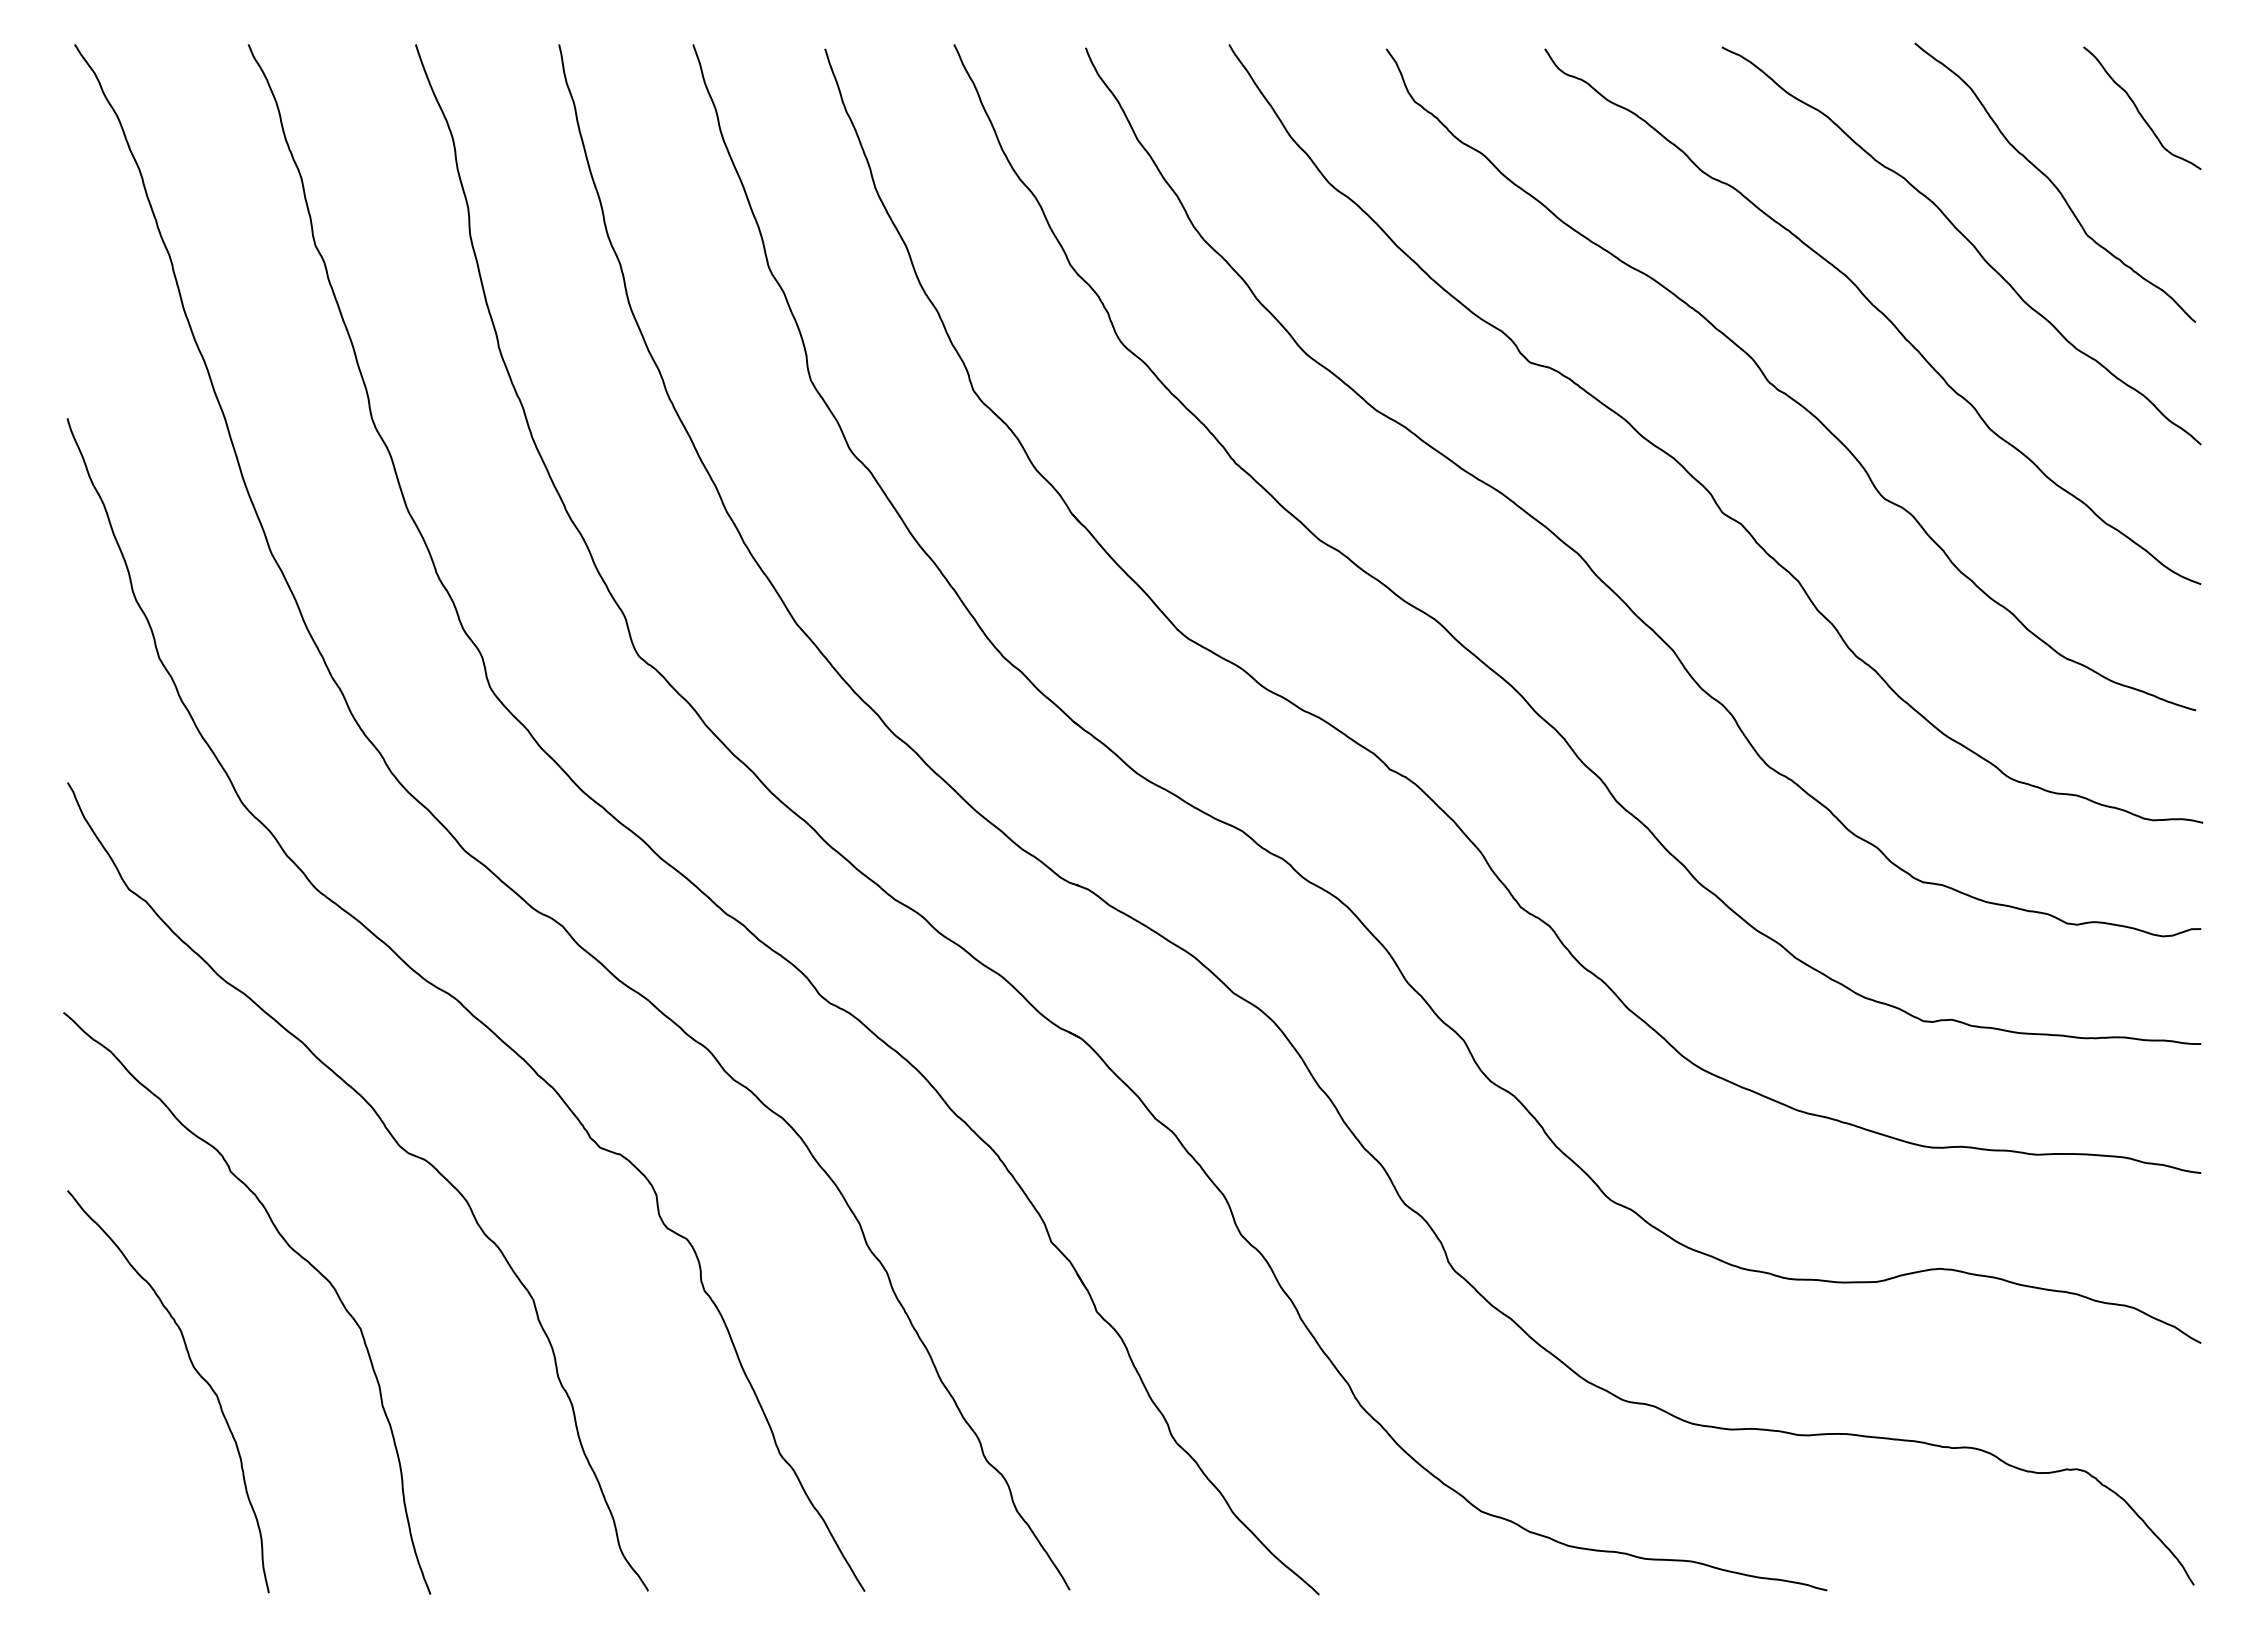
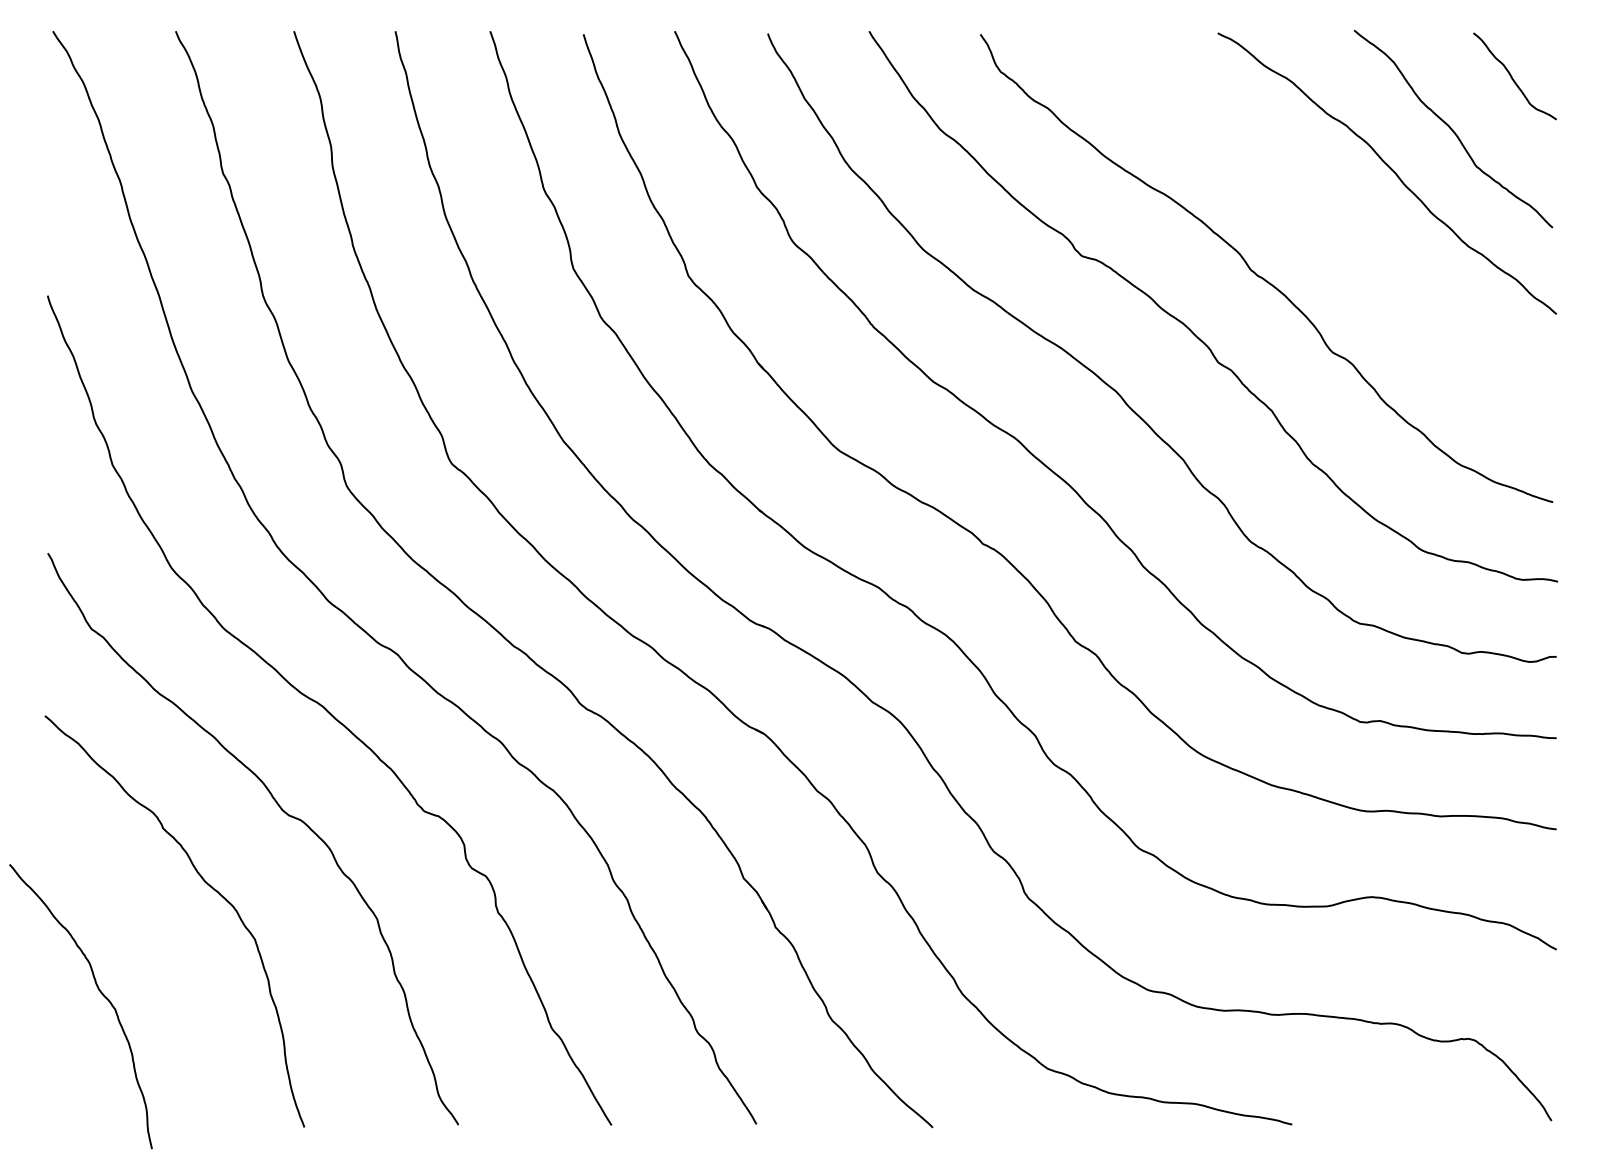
curve: (1877, 310) -> (1327, 219), removed
curve: (195, 1371) -> (100, 992), moved

